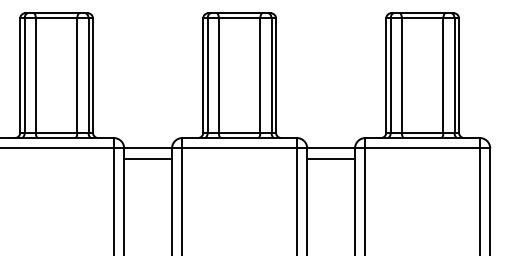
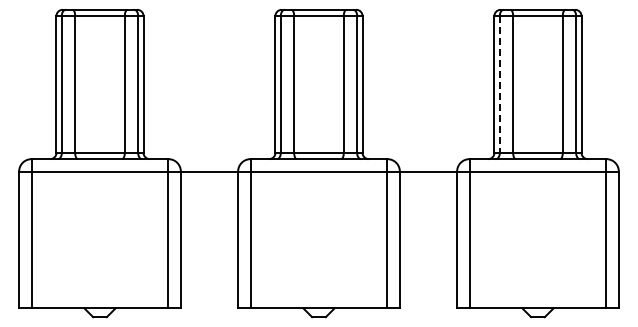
line: (390, 75) -> (499, 84), solid -> dashed
line: (148, 159) -> (209, 184), removed
line: (331, 159) -> (428, 184), removed

